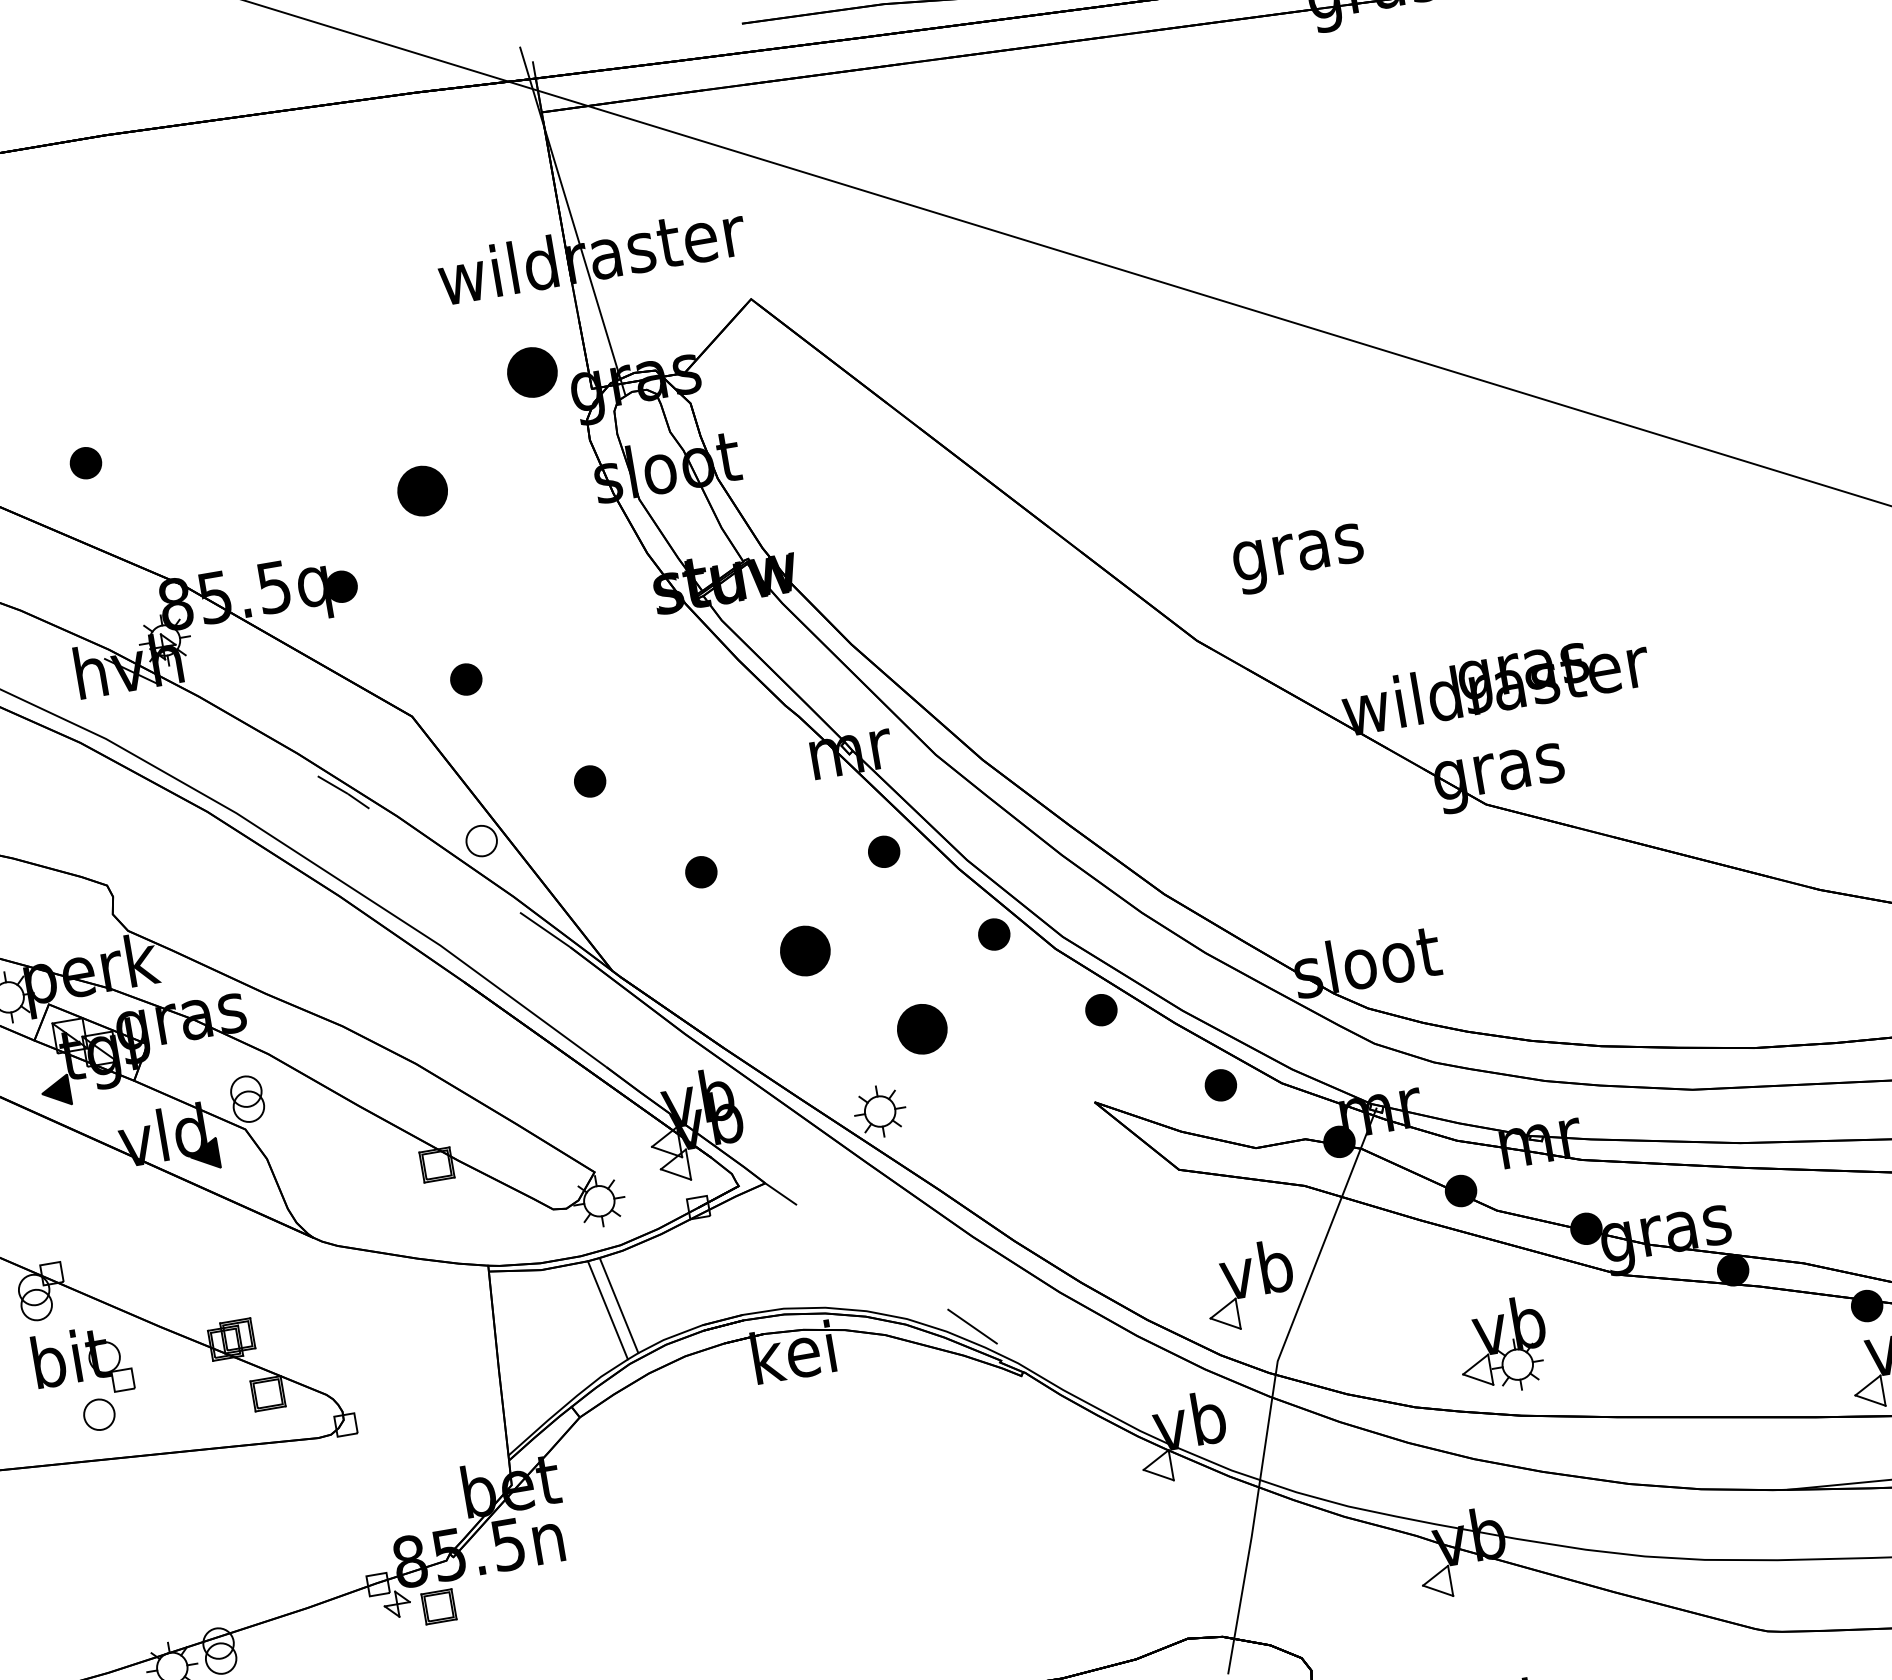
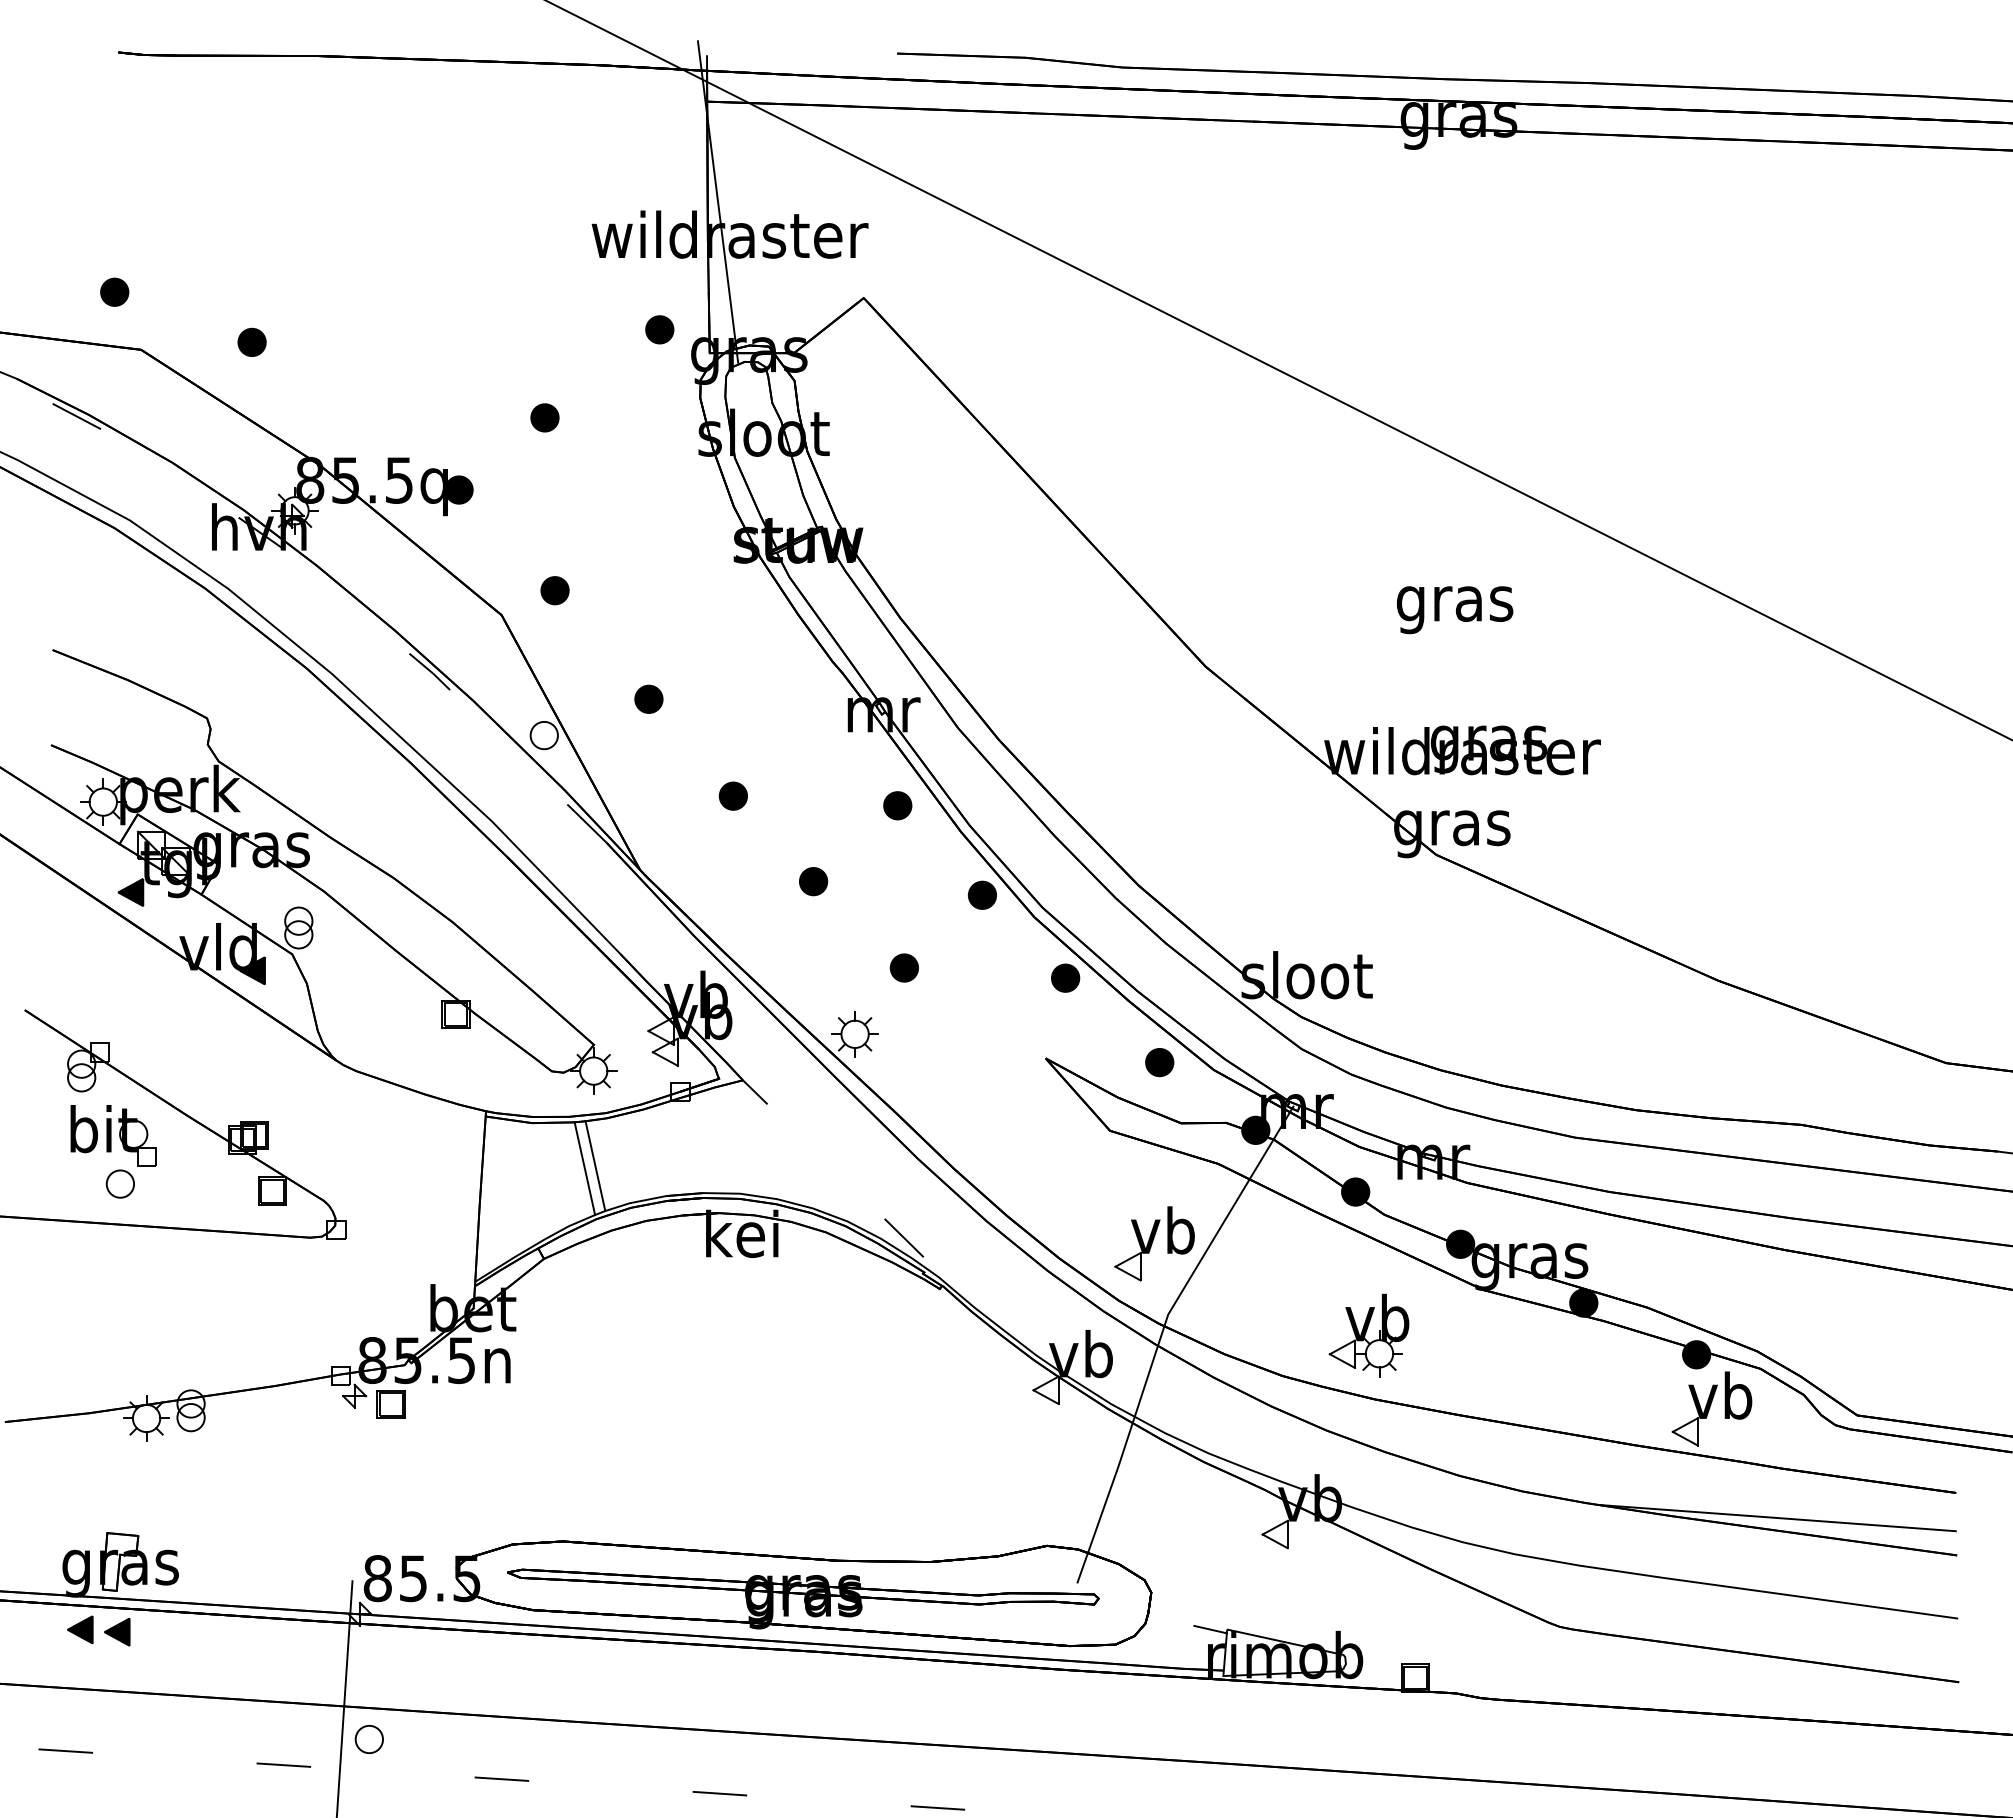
part: (532, 372) -> (659, 329), size x0.62
part: (422, 490) -> (544, 417), size x0.62
text: (1298, 559) -> (1454, 610), moved
part: (805, 951) -> (813, 881), size x0.62
part: (920, 1028) -> (903, 967), size x0.62

